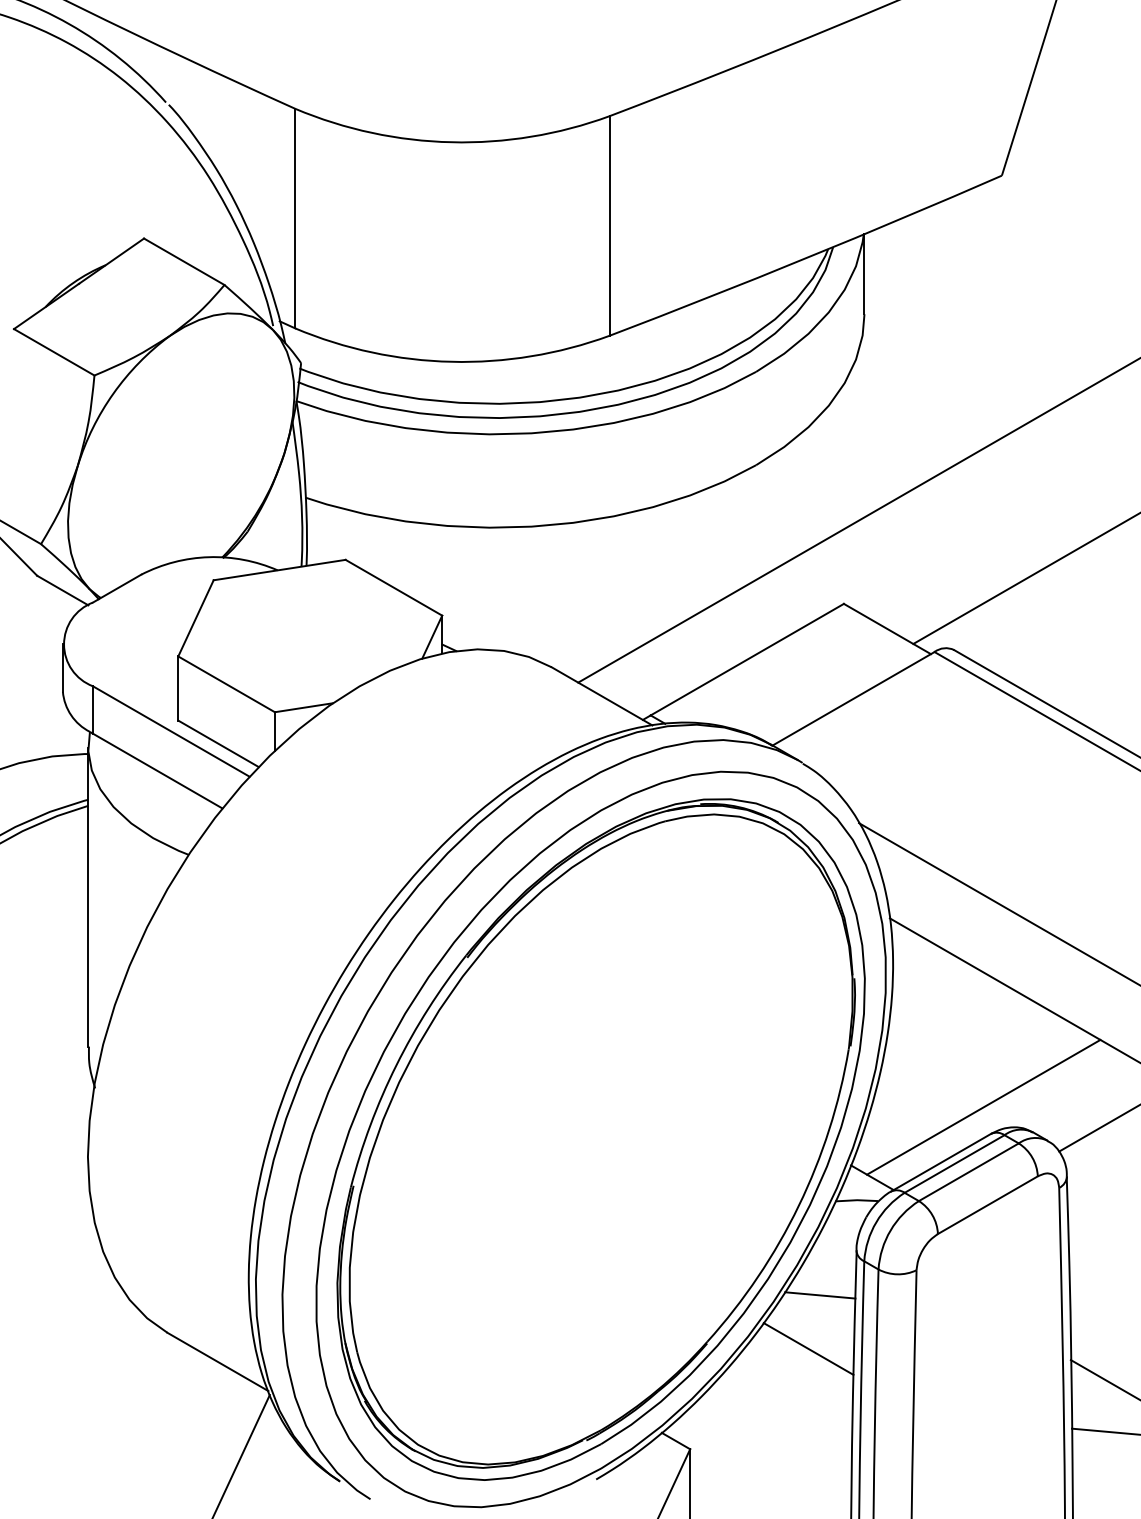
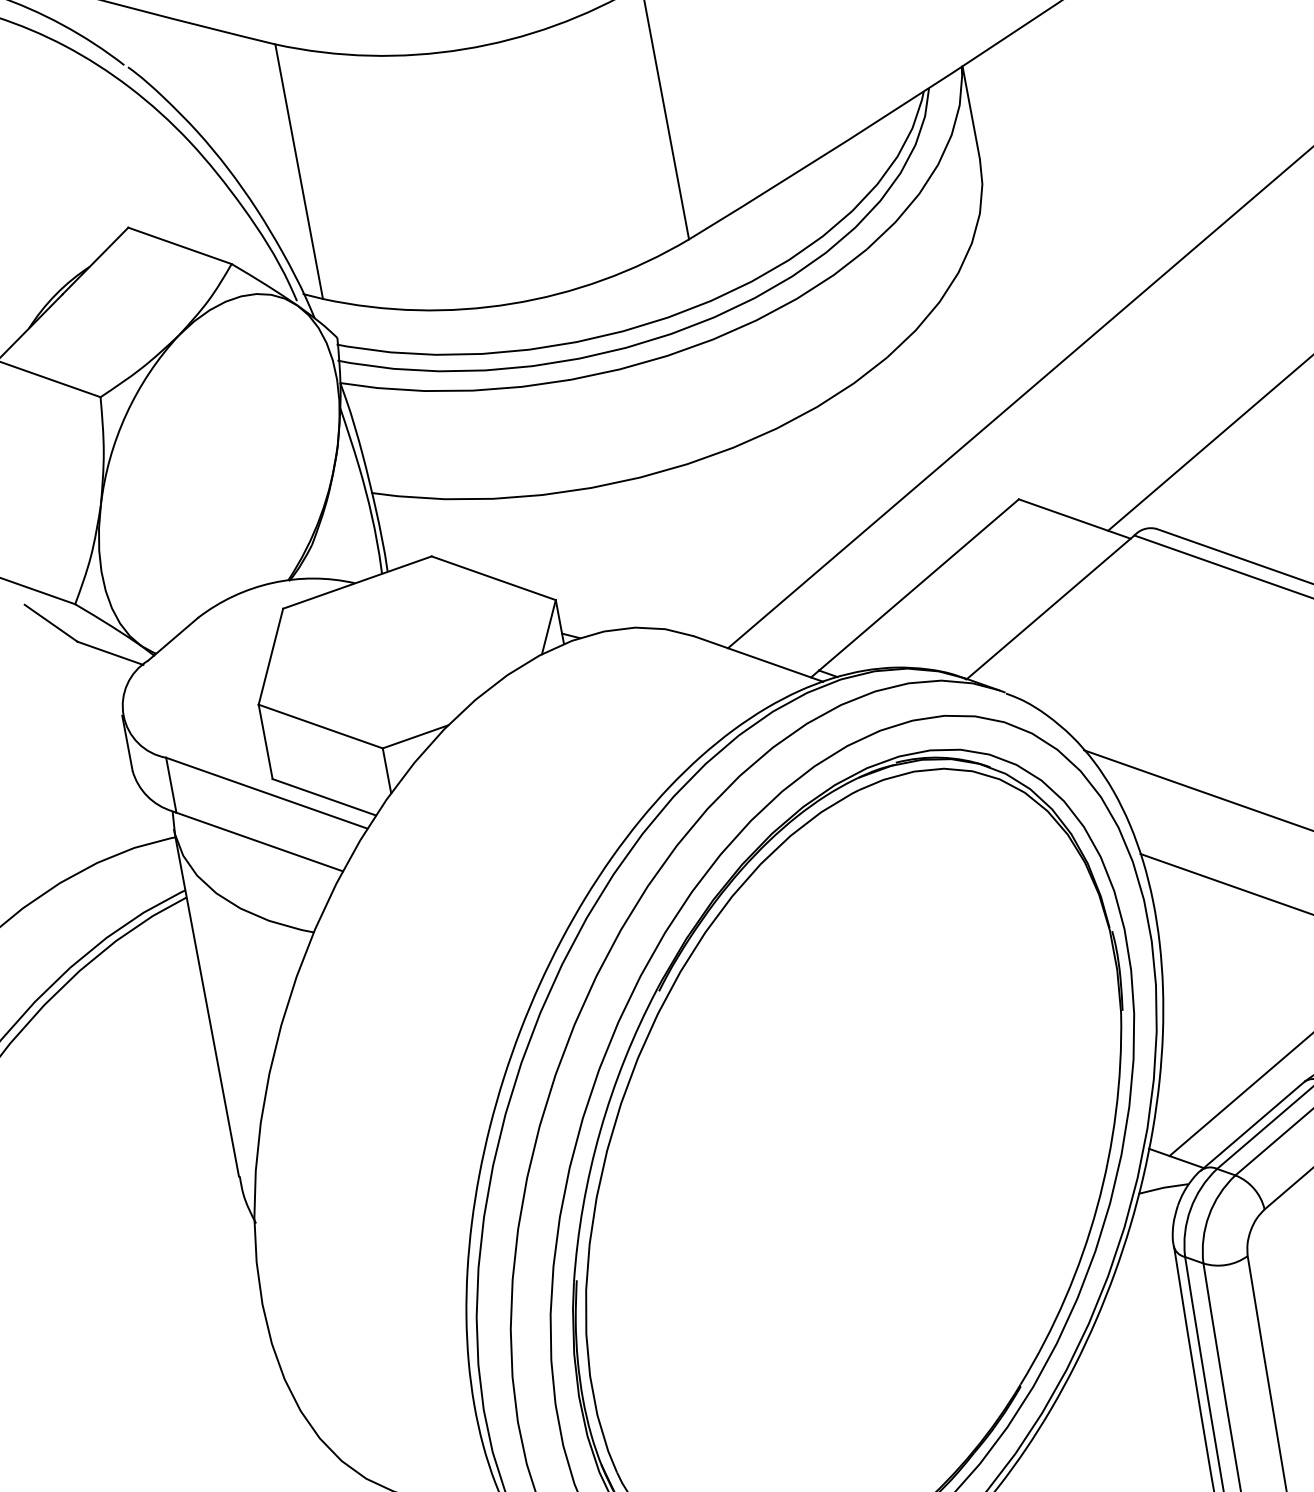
line: (820, 1295) -> (1141, 1306), removed
line: (808, 1348) -> (1139, 1370), removed

